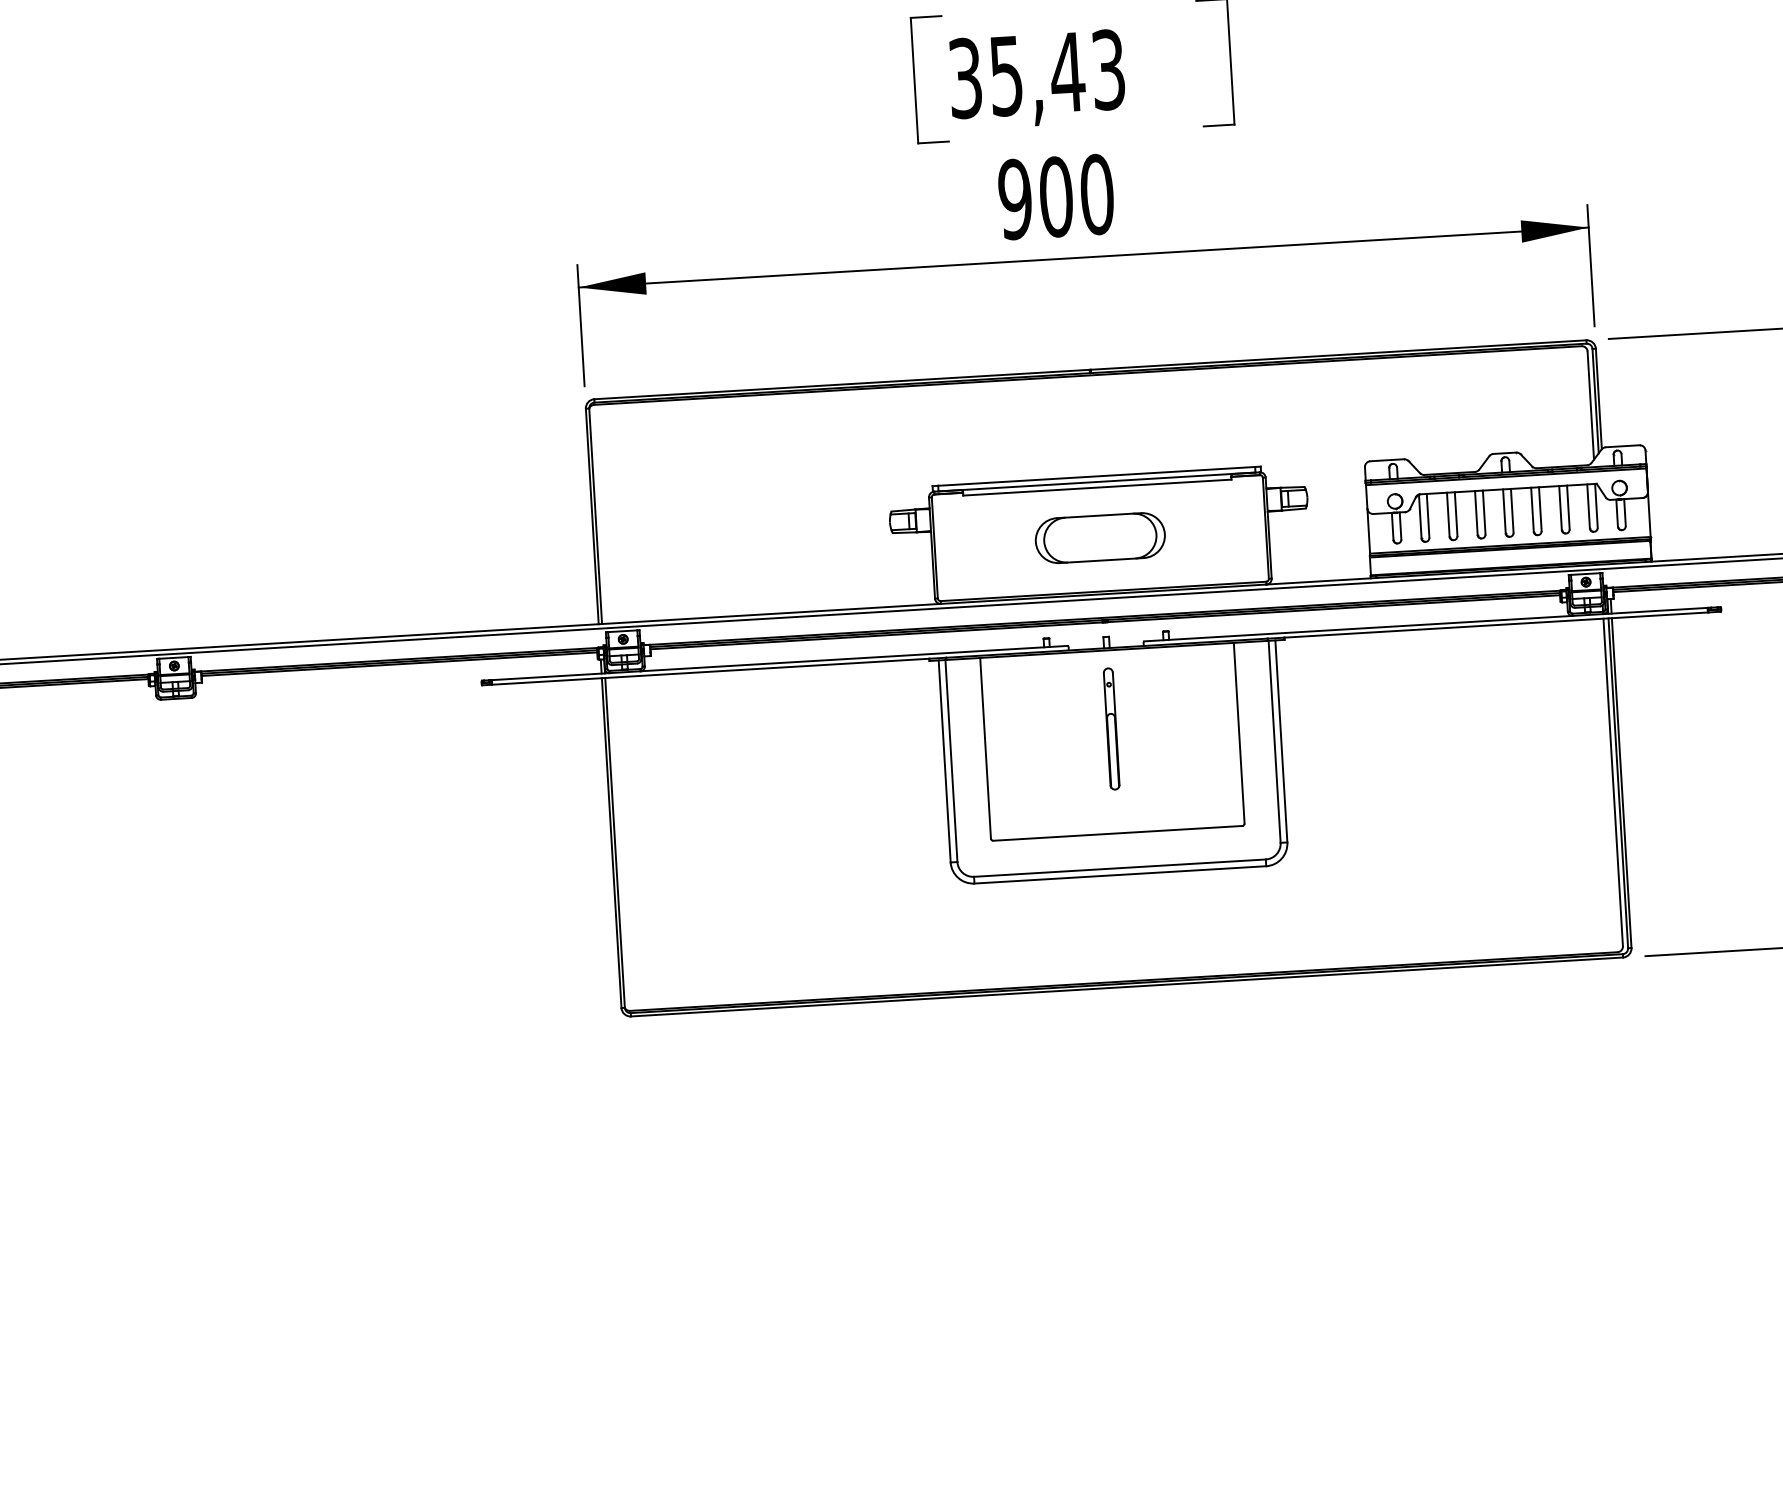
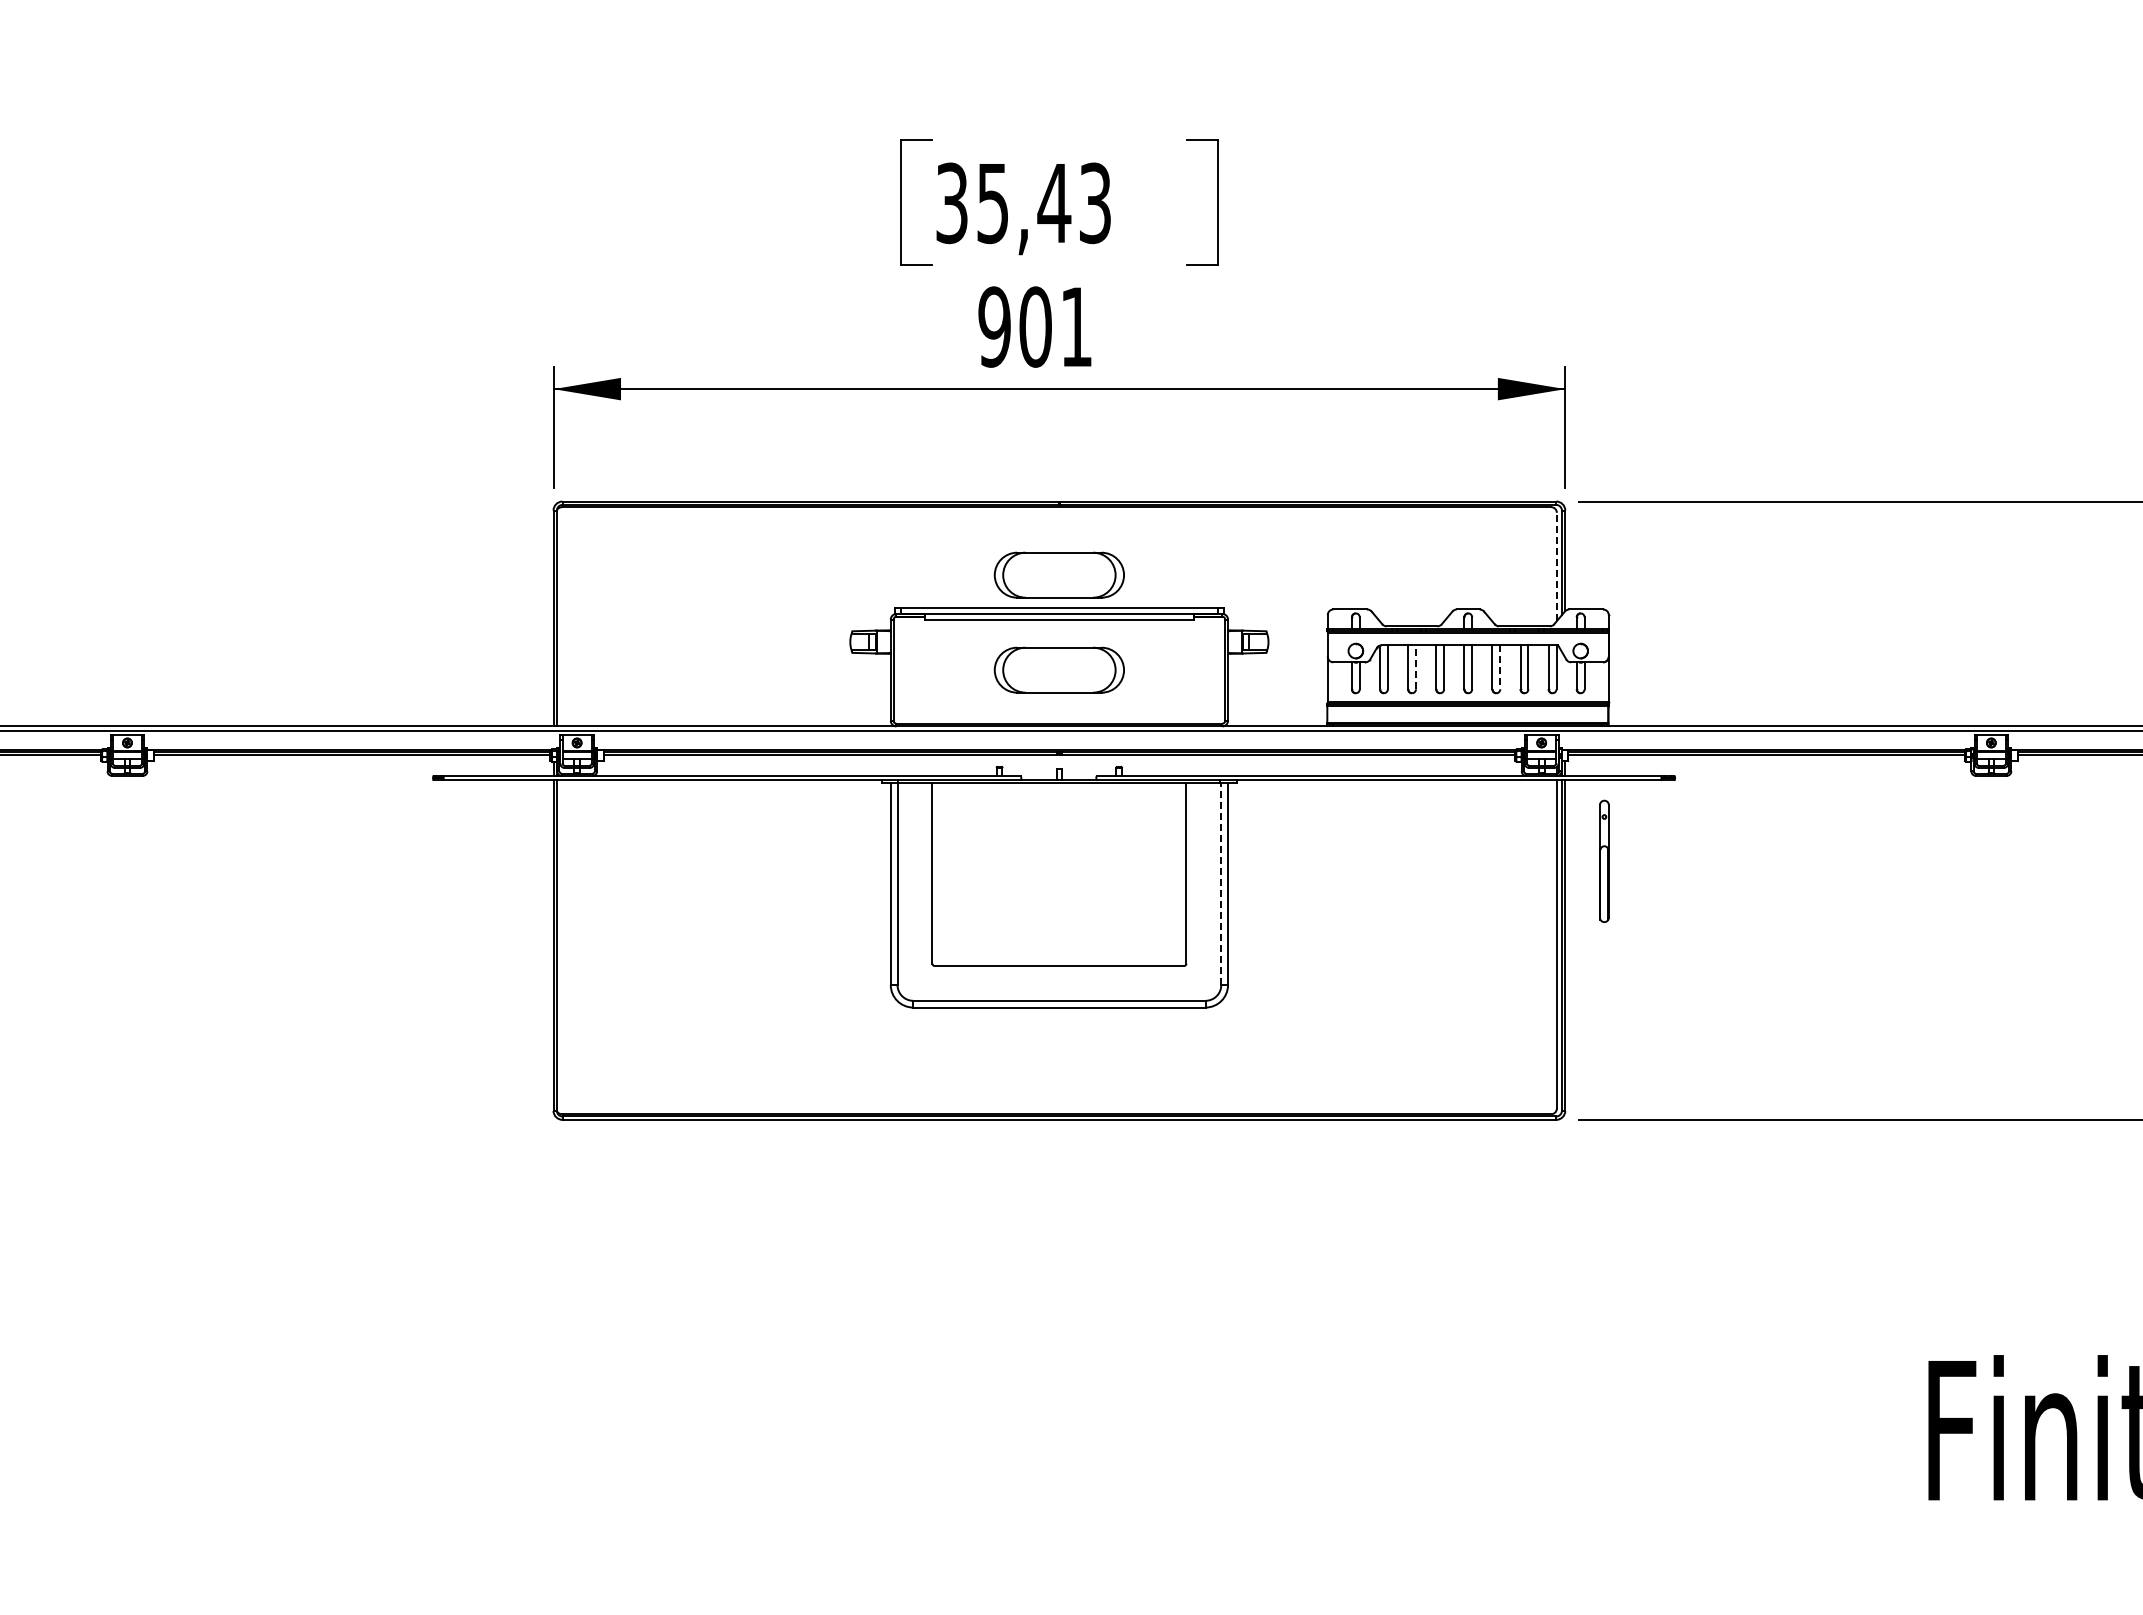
text: (1097, 194) -> (1076, 326), 900 -> 901
line: (1590, 405) -> (1556, 566), solid -> dashed
part: (1093, 442) -> (1058, 574), added
line: (1540, 509) -> (1500, 667), solid -> dashed
line: (1456, 514) -> (1416, 667), solid -> dashed
part: (1111, 728) -> (1604, 860), moved
line: (1274, 741) -> (1221, 883), solid -> dashed

